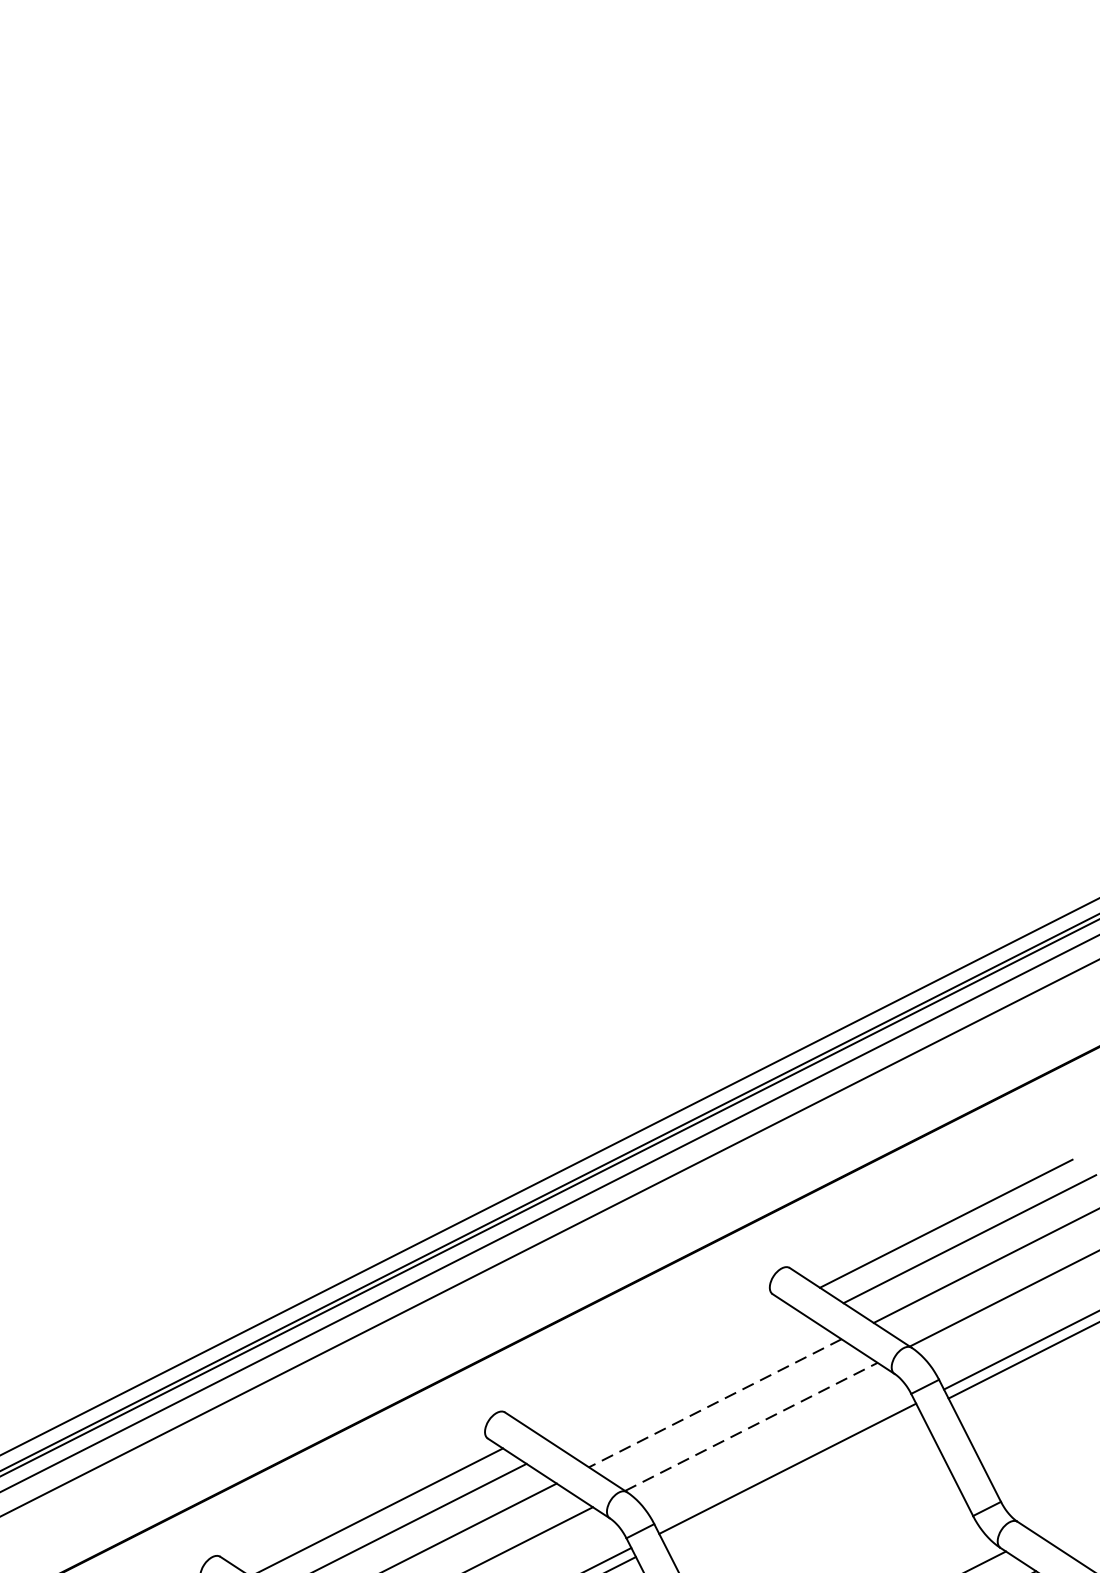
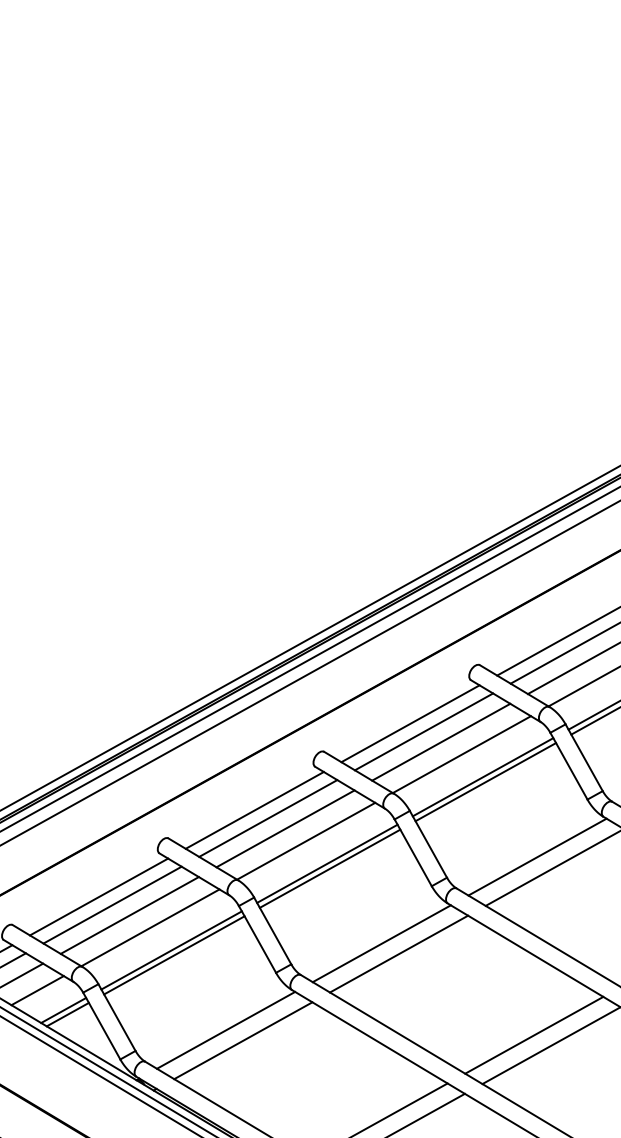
line: (661, 1367) -> (410, 723), added
line: (684, 1382) -> (423, 731), added
line: (713, 1403) -> (440, 742), dashed -> solid
line: (752, 1426) -> (462, 754), dashed -> solid
line: (791, 1478) -> (485, 782), added

